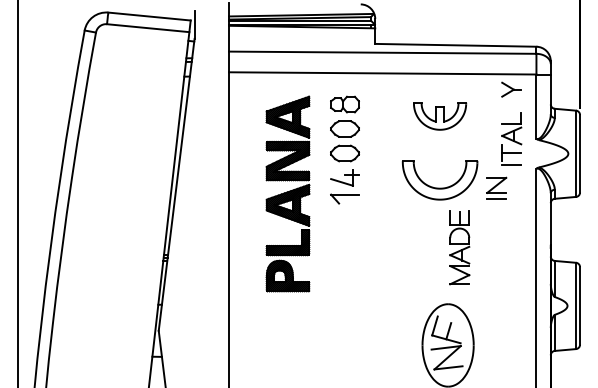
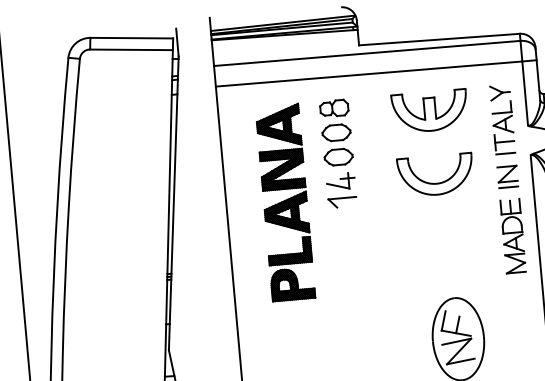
part: (511, 89) -> (500, 92), moved
part: (439, 116) -> (429, 111), size x1.43
part: (496, 187) -> (507, 176), moved
part: (459, 247) -> (512, 236), moved

